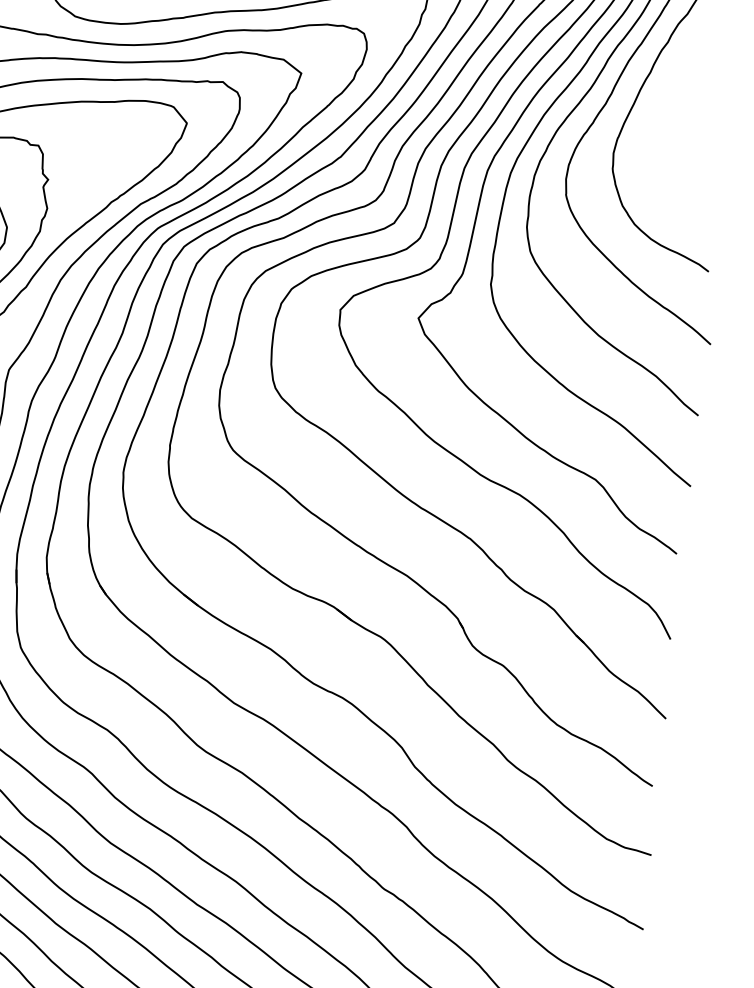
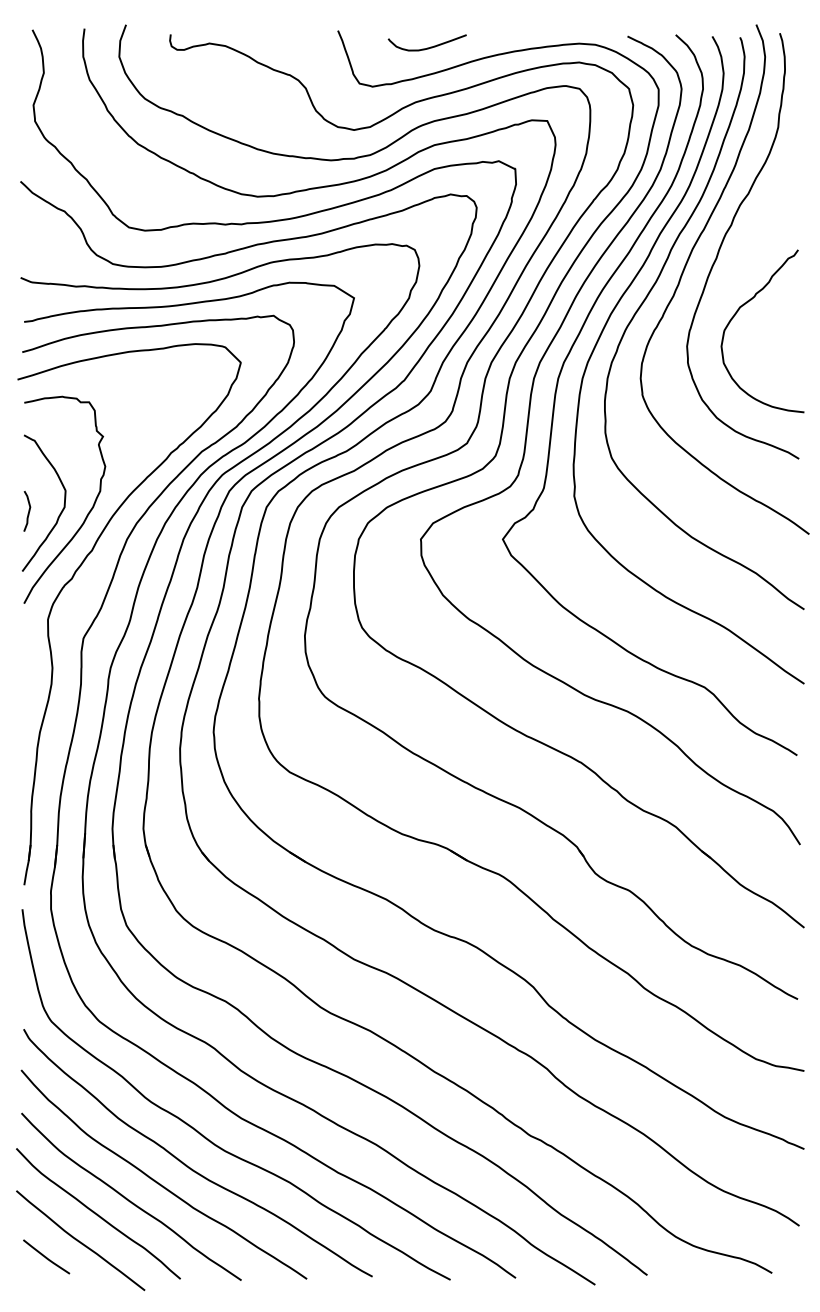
curve: (663, 127) -> (736, 314), added

